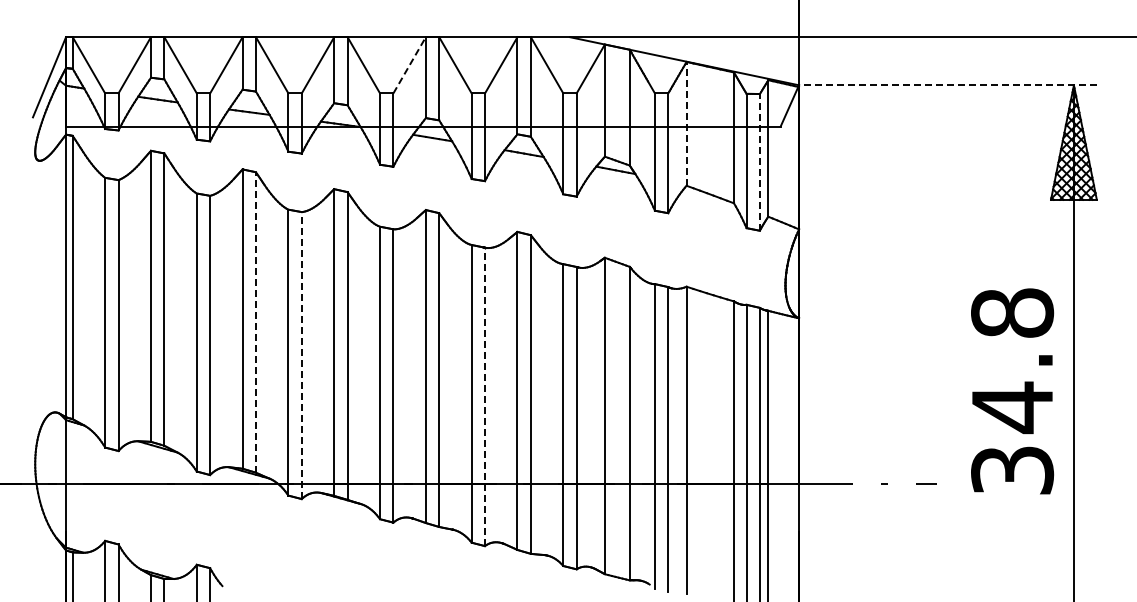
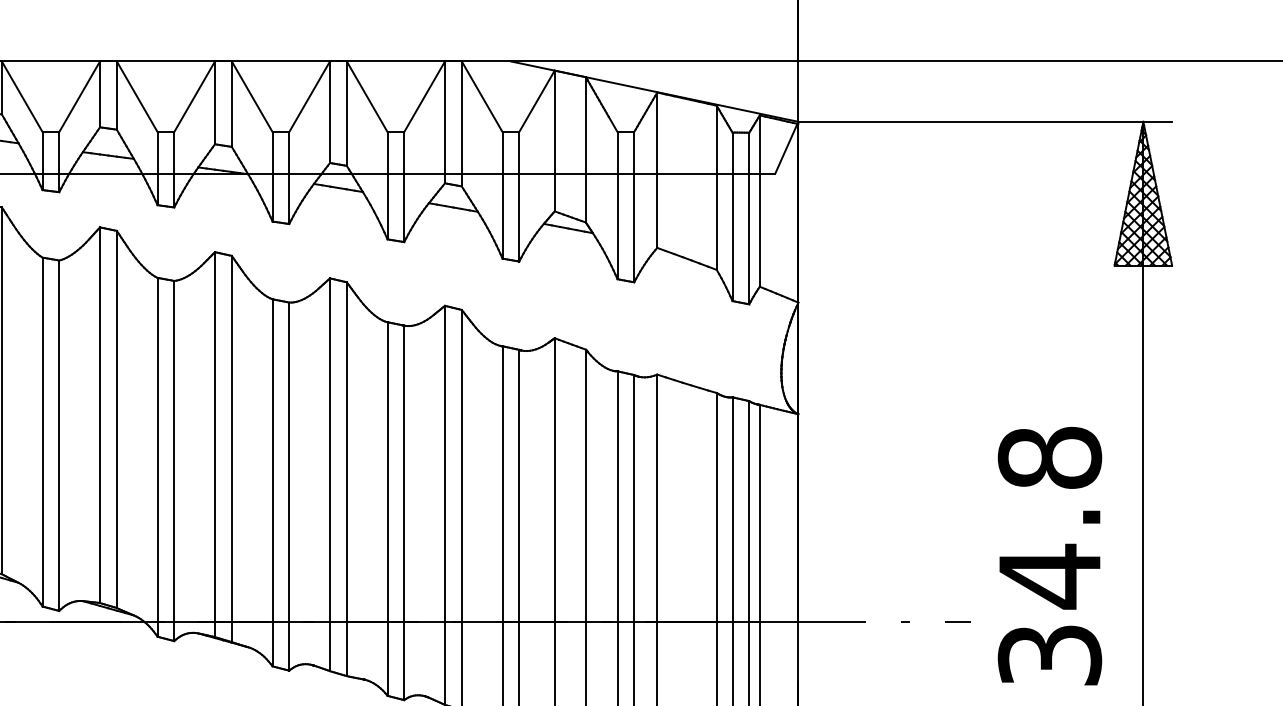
line: (409, 64) -> (309, 95), dashed -> solid
line: (947, 85) -> (984, 122), dashed -> solid
line: (686, 123) -> (657, 169), dashed -> solid
line: (759, 161) -> (748, 217), dashed -> solid
line: (255, 321) -> (116, 418), dashed -> solid
line: (301, 355) -> (173, 460), dashed -> solid
text: (1012, 391) -> (1049, 556), moved
line: (485, 396) -> (404, 512), dashed -> solid

